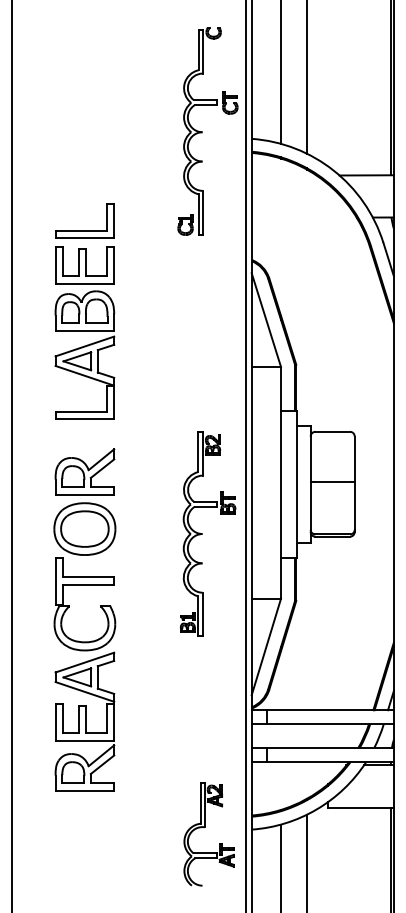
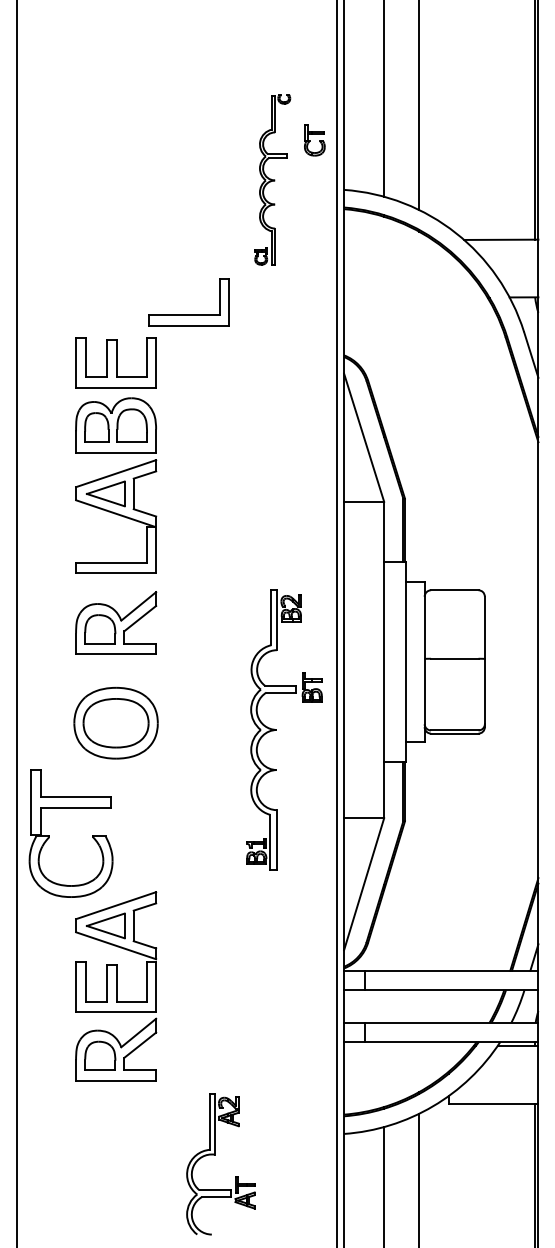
part: (199, 131) -> (272, 179), size x0.6
part: (84, 230) -> (188, 314), moved
part: (85, 471) -> (116, 622), moved
part: (69, 605) -> (49, 835), moved
part: (205, 827) -> (215, 1155), moved

